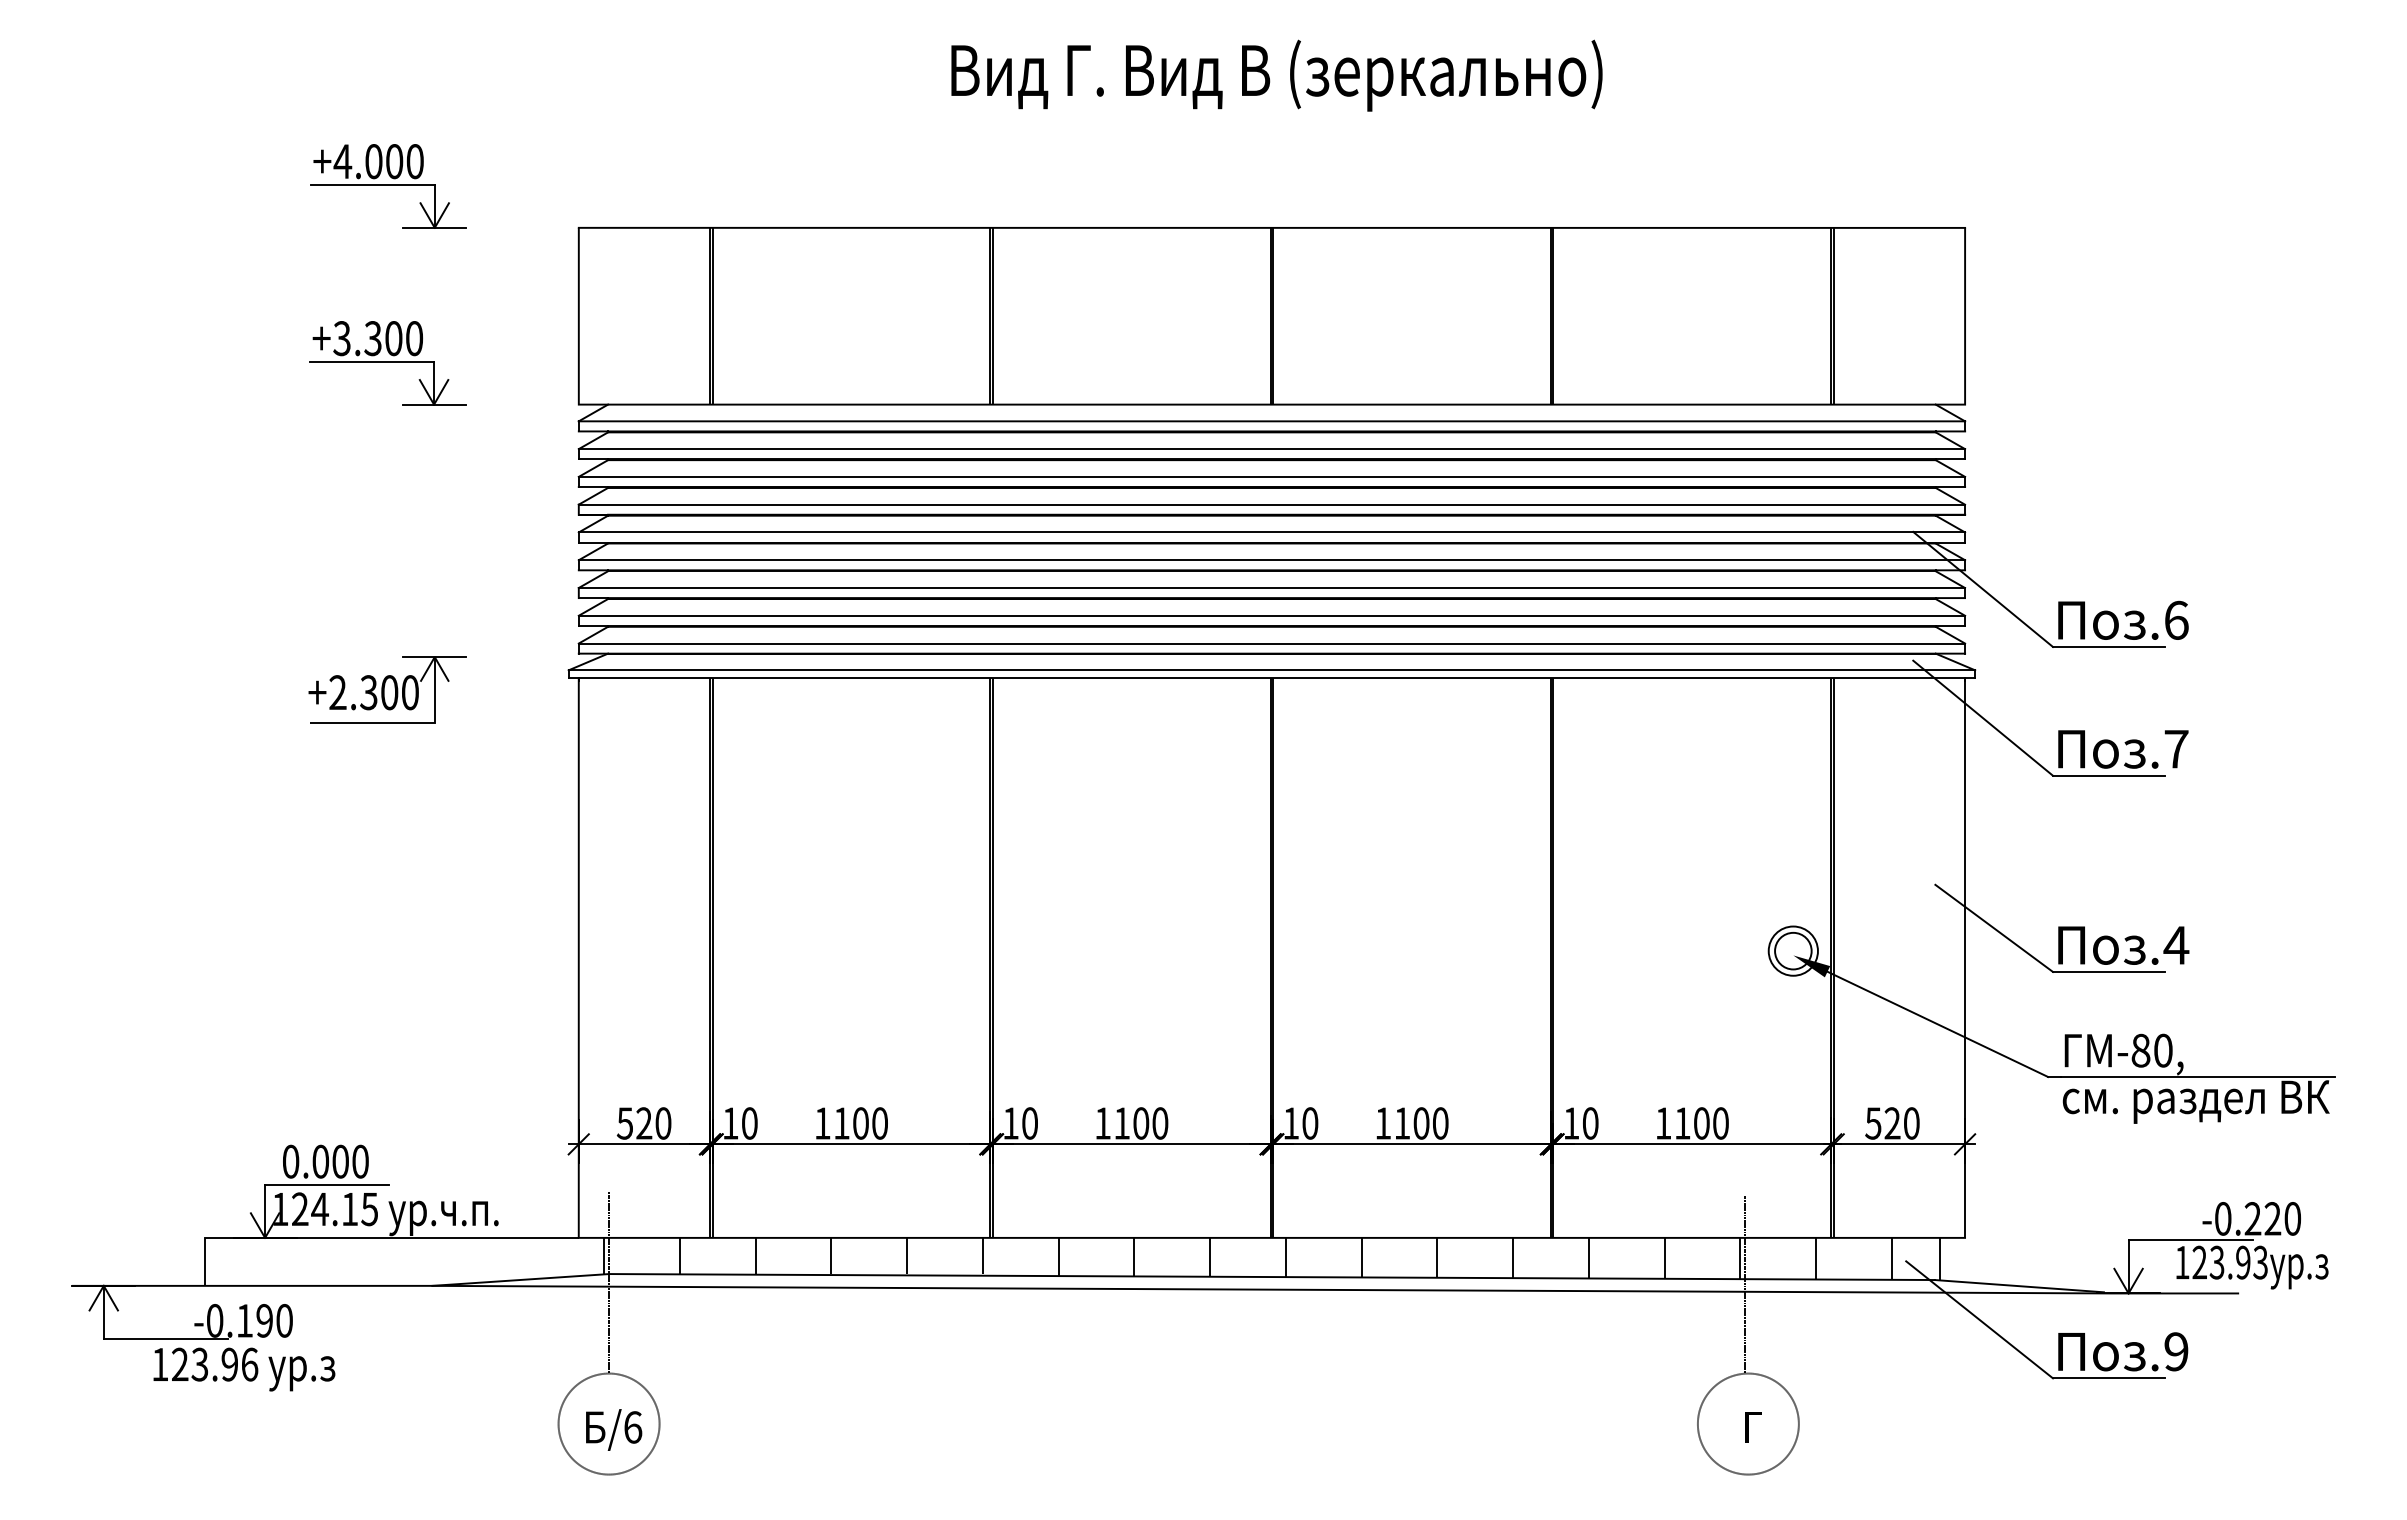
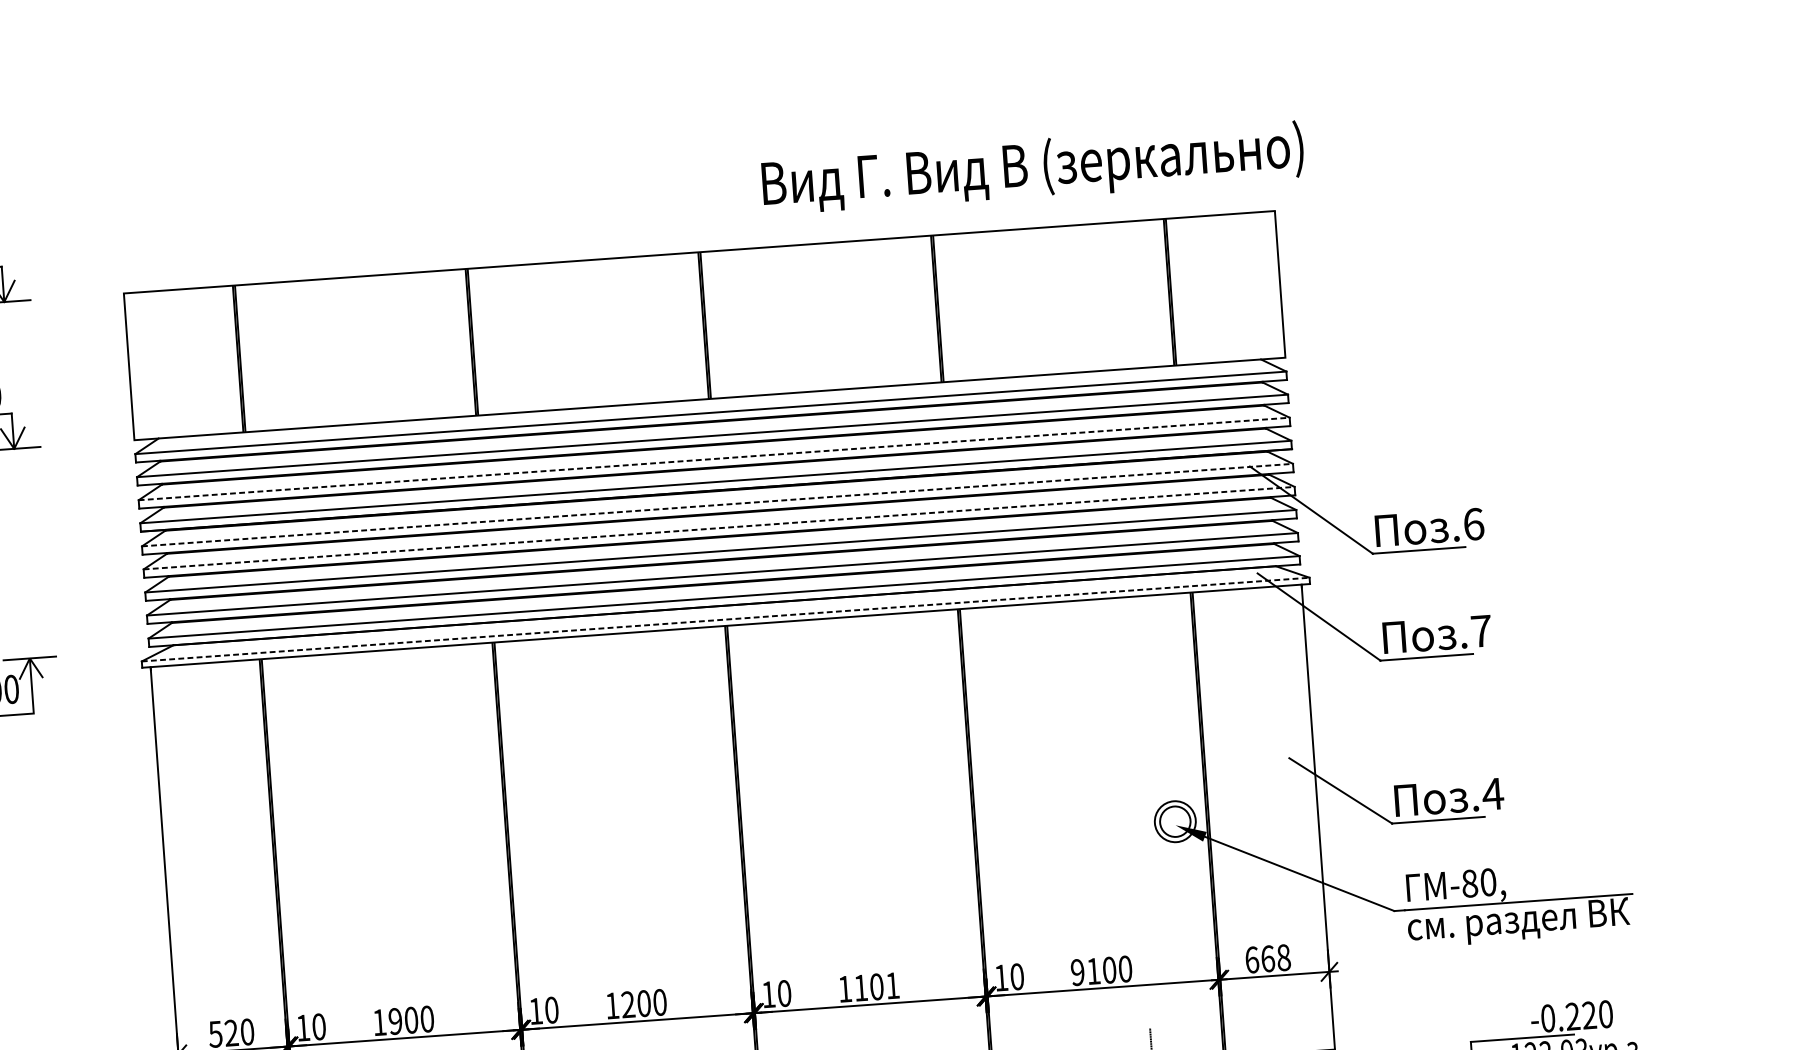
text: (1276, 75) -> (1032, 168), moved
line: (1272, 476) -> (714, 458), solid -> dashed
line: (1272, 532) -> (717, 505), solid -> dashed
line: (1272, 560) -> (719, 528), solid -> dashed
line: (1272, 670) -> (726, 619), solid -> dashed
text: (841, 1123) -> (395, 1021), 1100 -> 1900
text: (1121, 1123) -> (627, 1004), 1100 -> 1200
text: (1440, 1123) -> (892, 985), 1100 -> 1101
text: (1663, 1123) -> (1077, 972), 1100 -> 9100
text: (1892, 1123) -> (1267, 958), 520 -> 668

